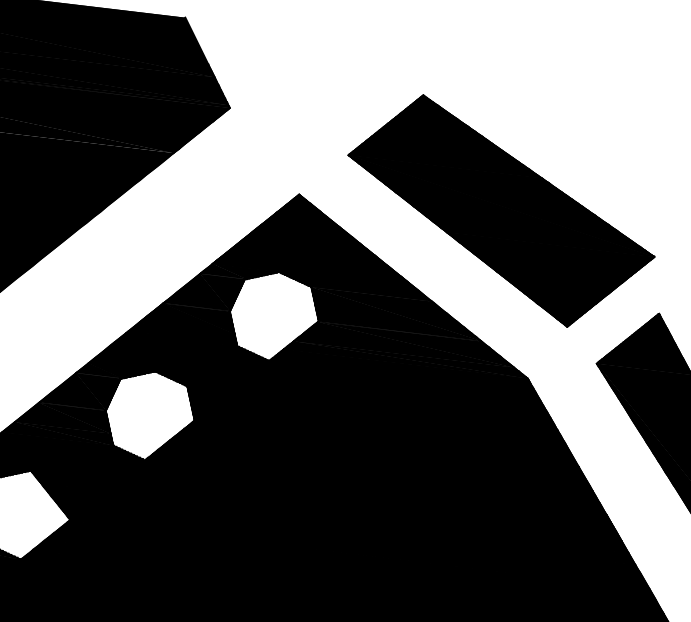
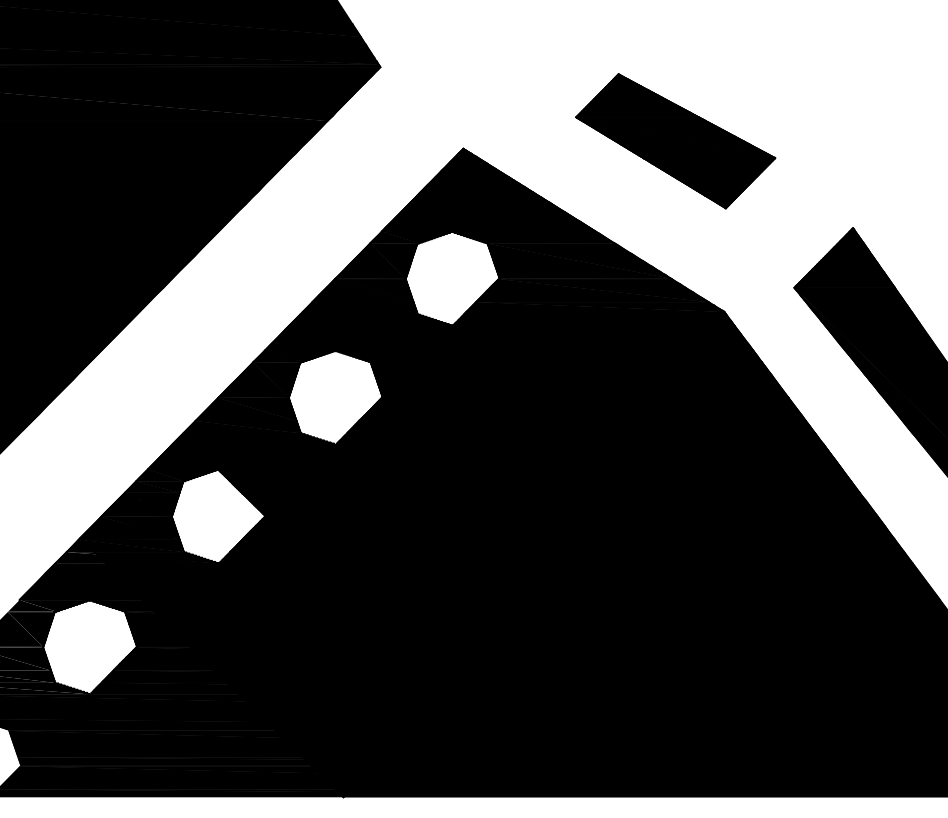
part: (500, 210) -> (675, 140), size x0.6

